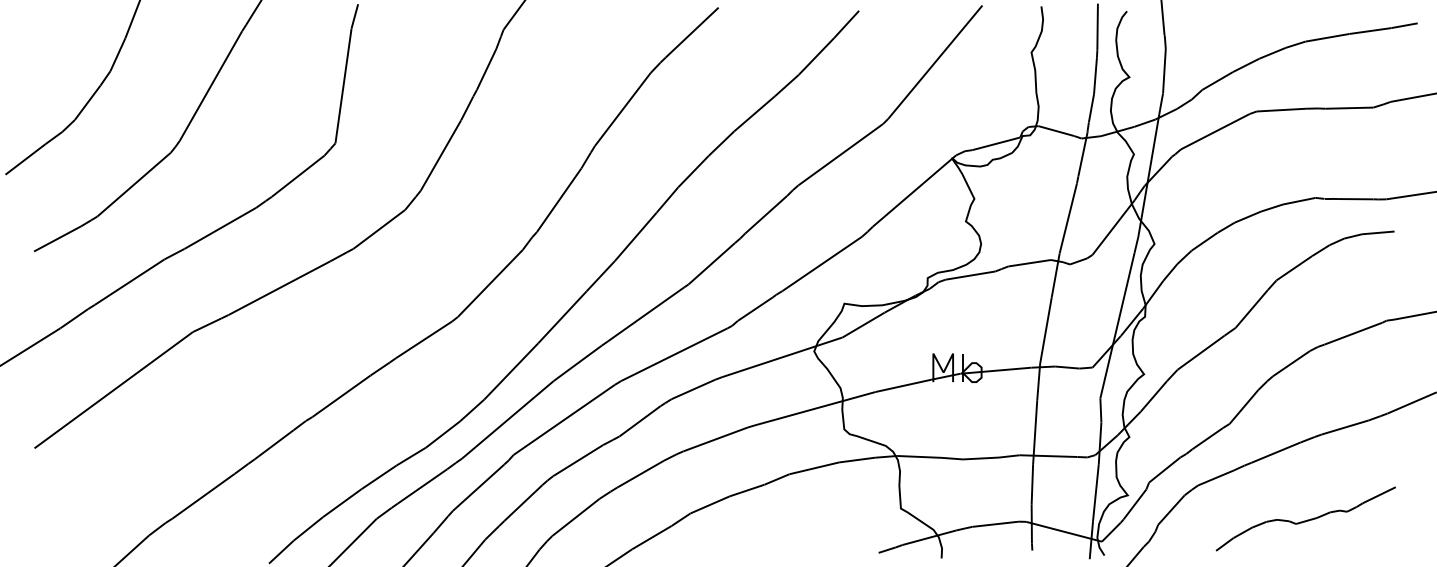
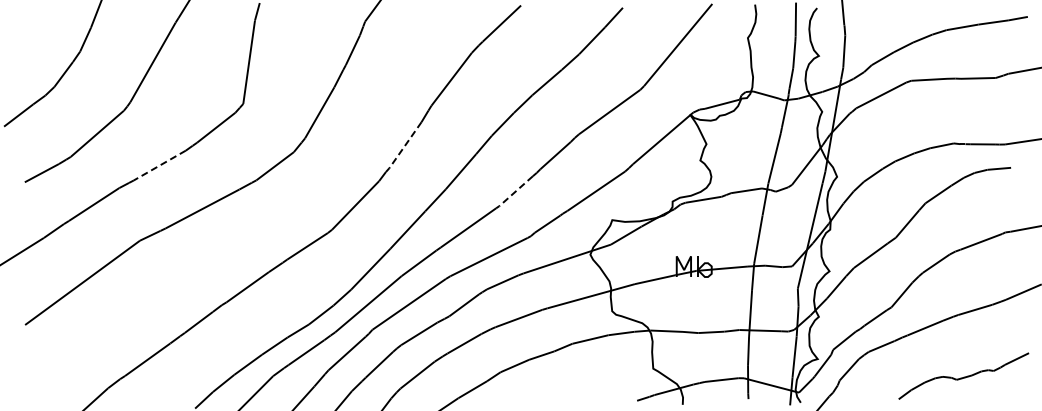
line: (559, 200) -> (405, 145), solid -> dashed
line: (219, 228) -> (159, 165), solid -> dashed
line: (710, 264) -> (515, 191), solid -> dashed
part: (1305, 517) -> (963, 375), moved

